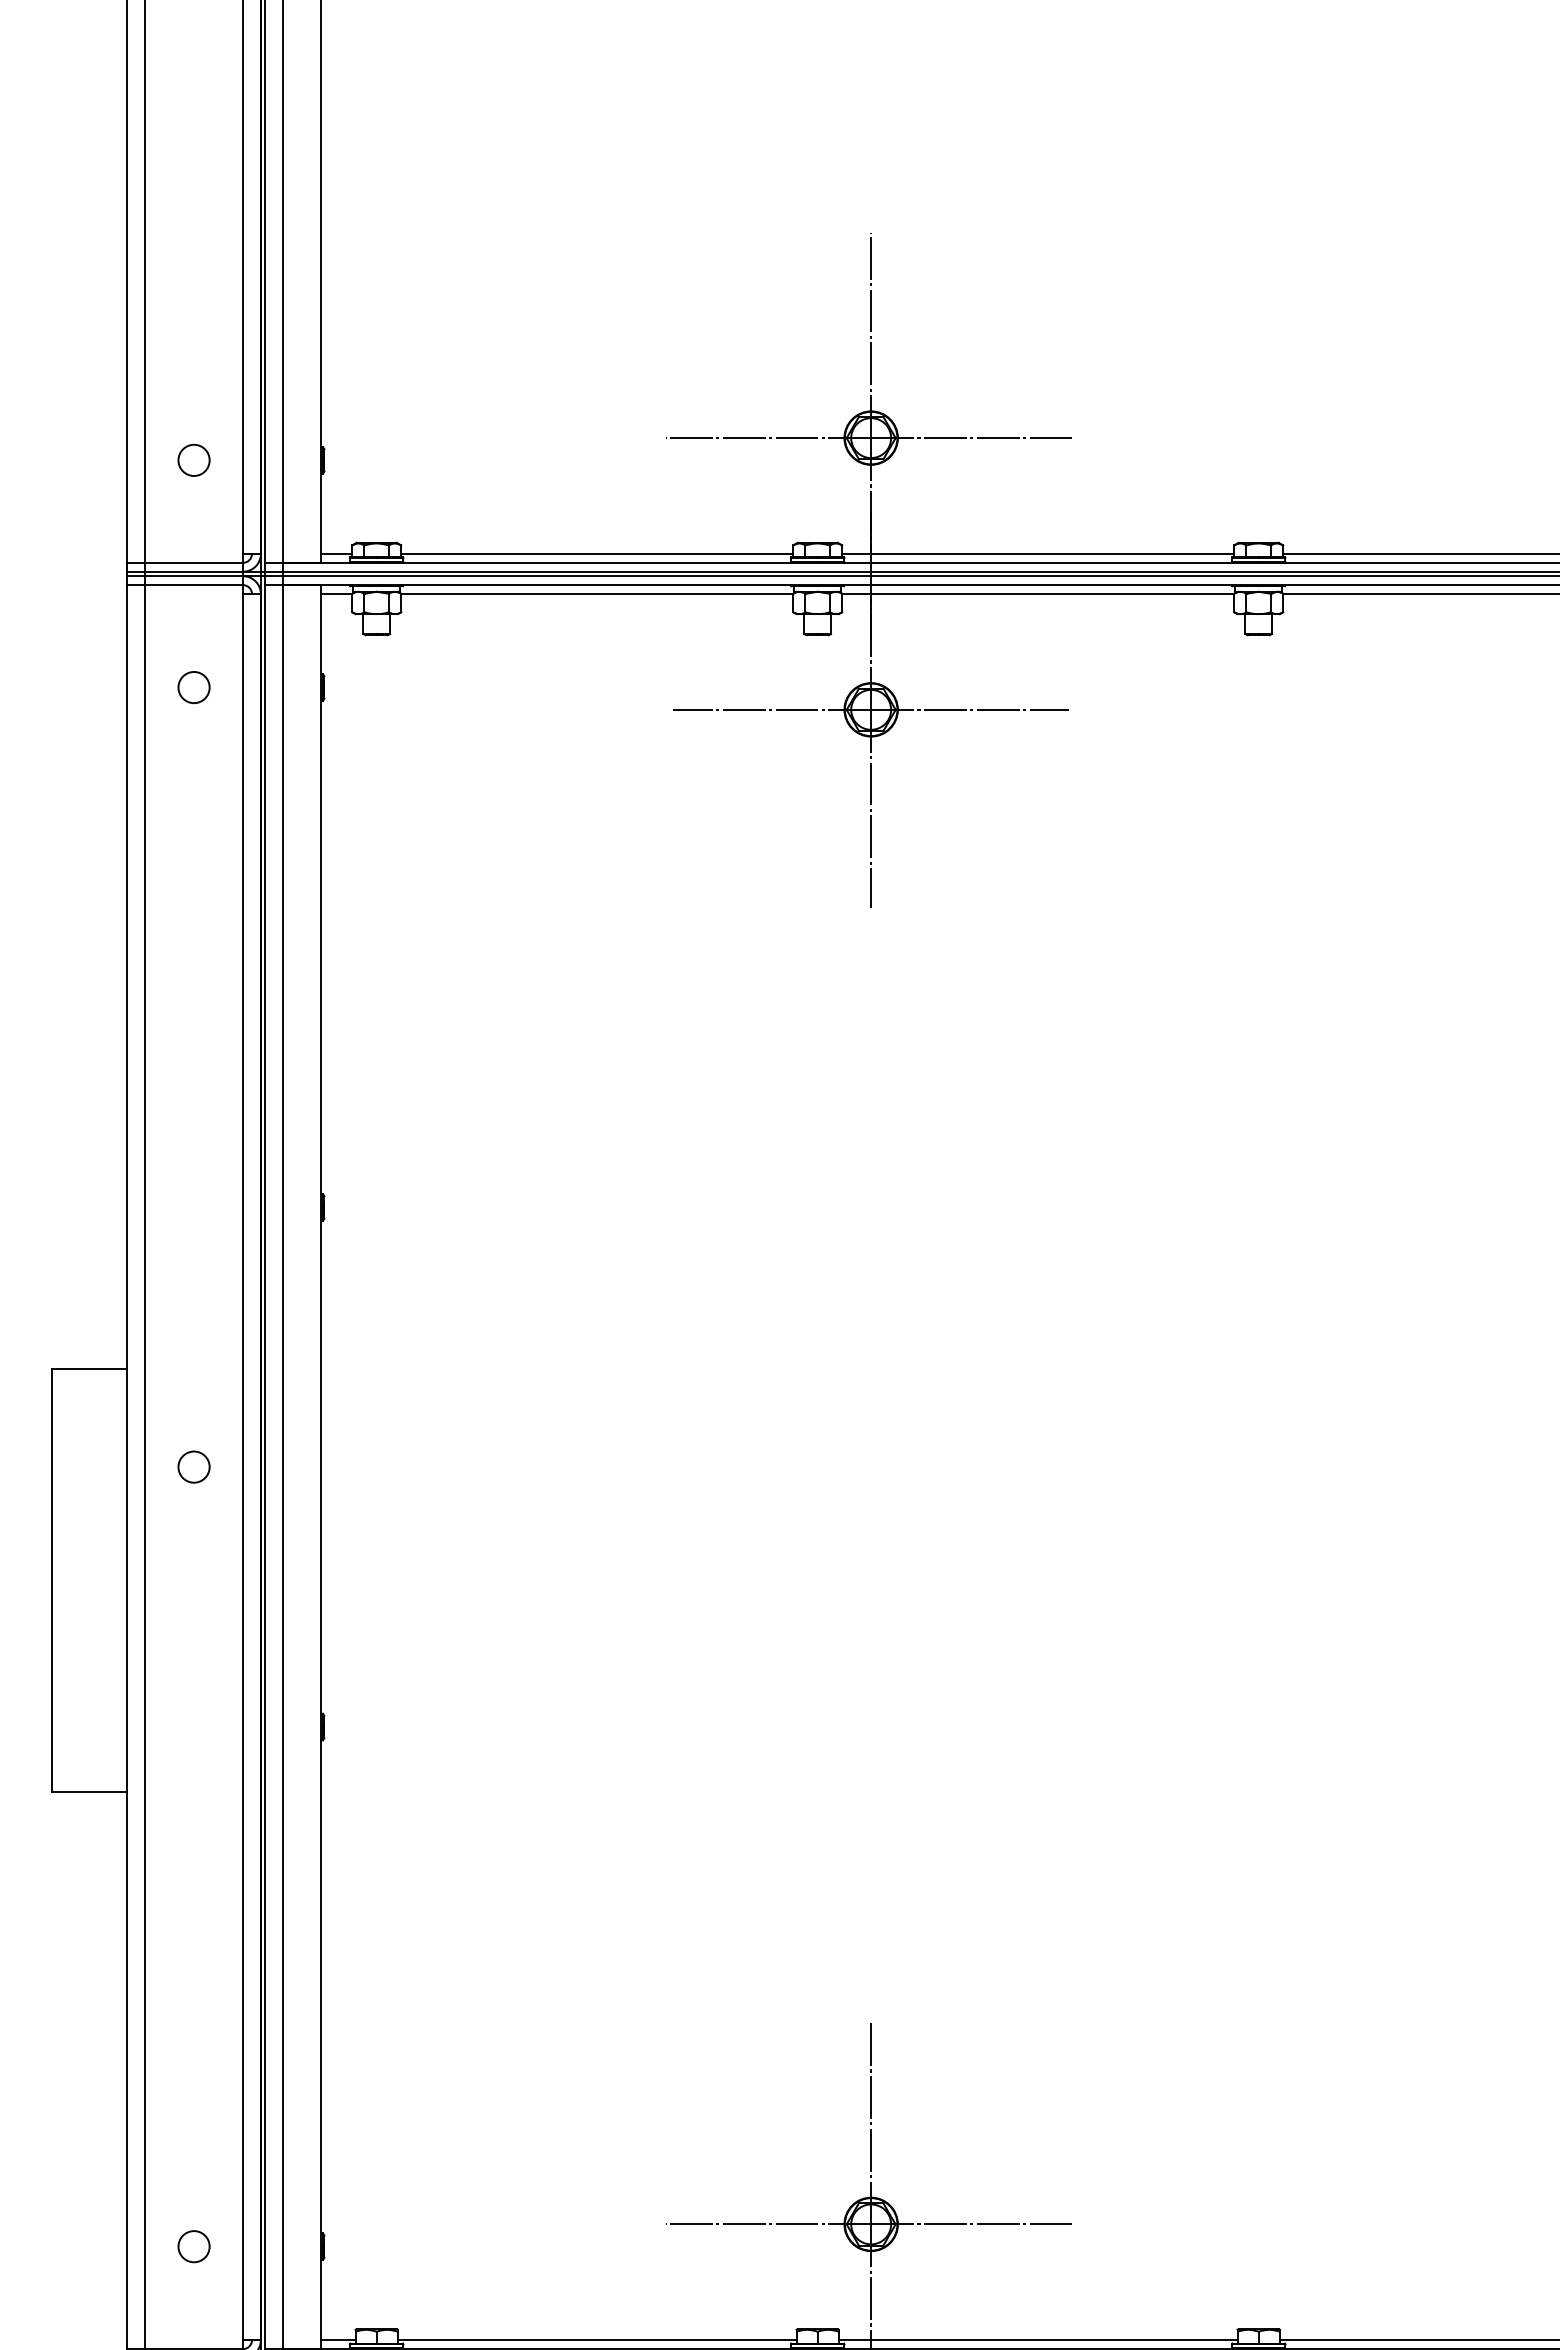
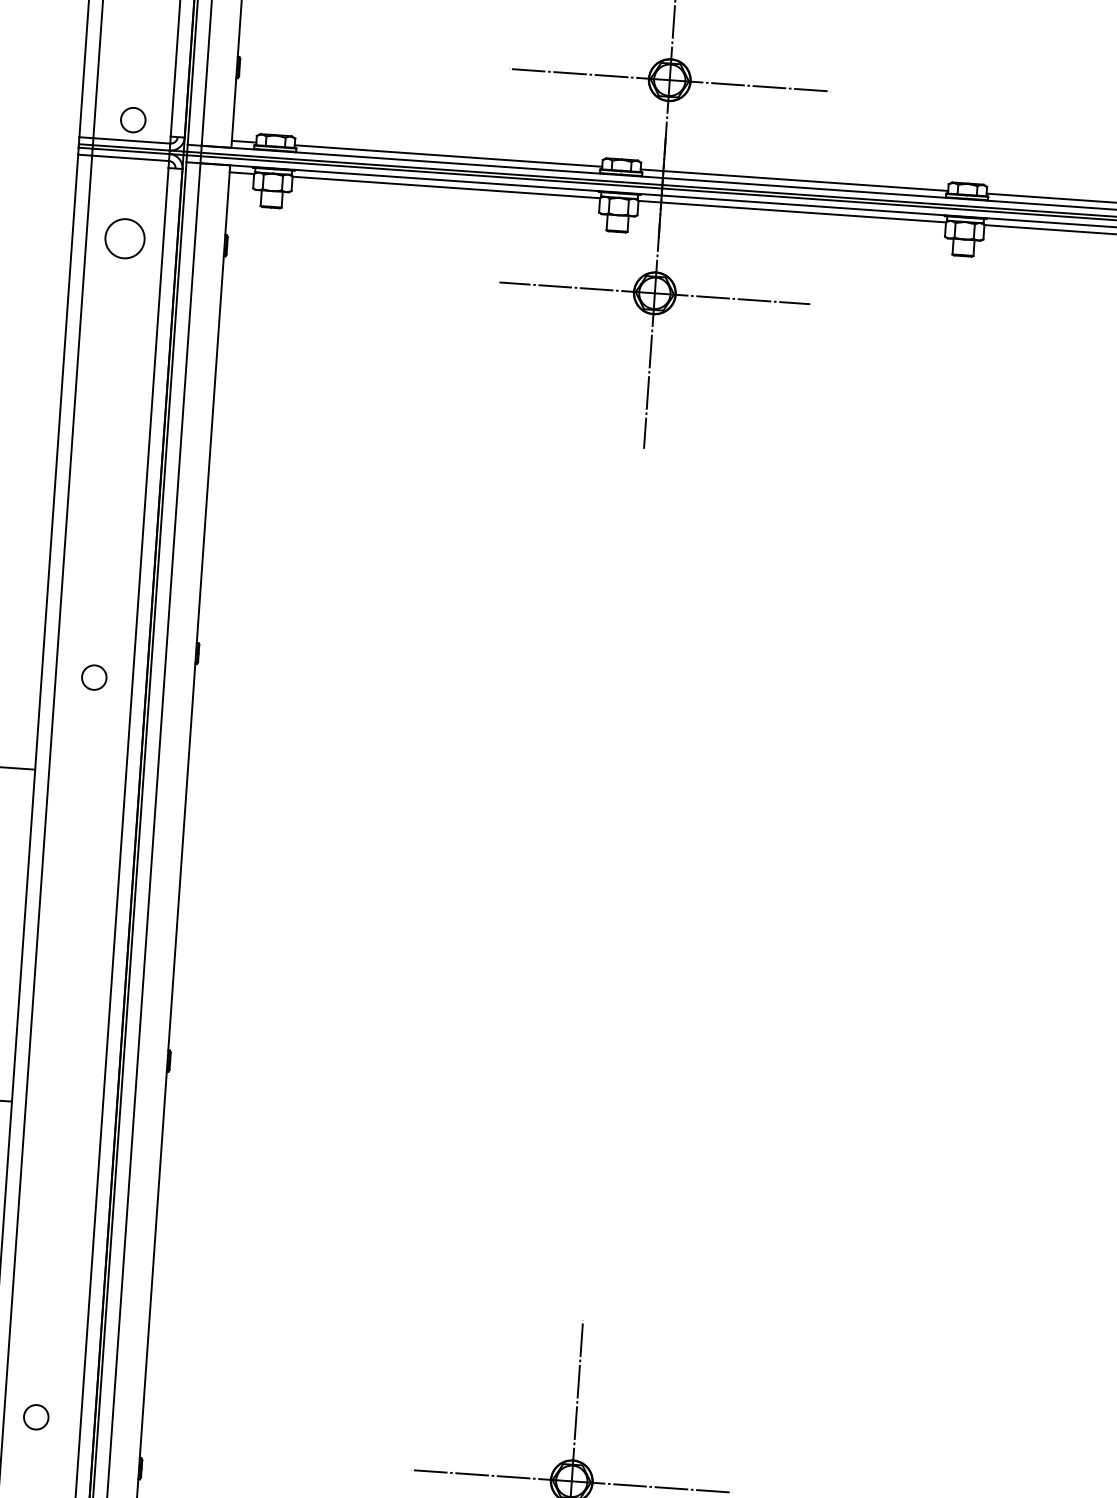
circle: (193, 459) -> (132, 119), moved
circle: (193, 687) -> (124, 238), size x1.6
circle: (193, 1466) -> (93, 677), moved
circle: (193, 2246) -> (35, 1417), moved

